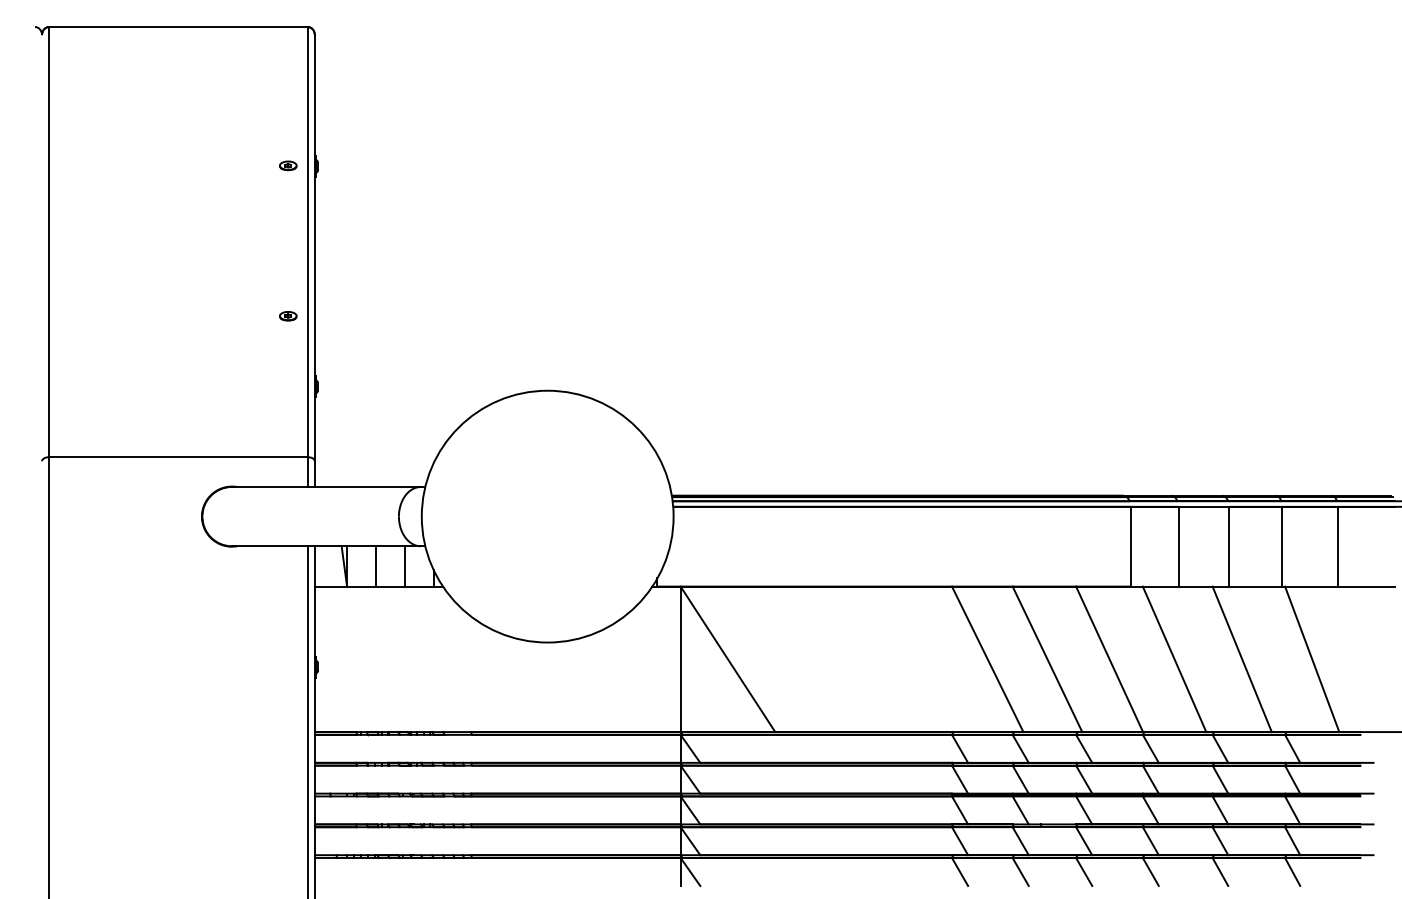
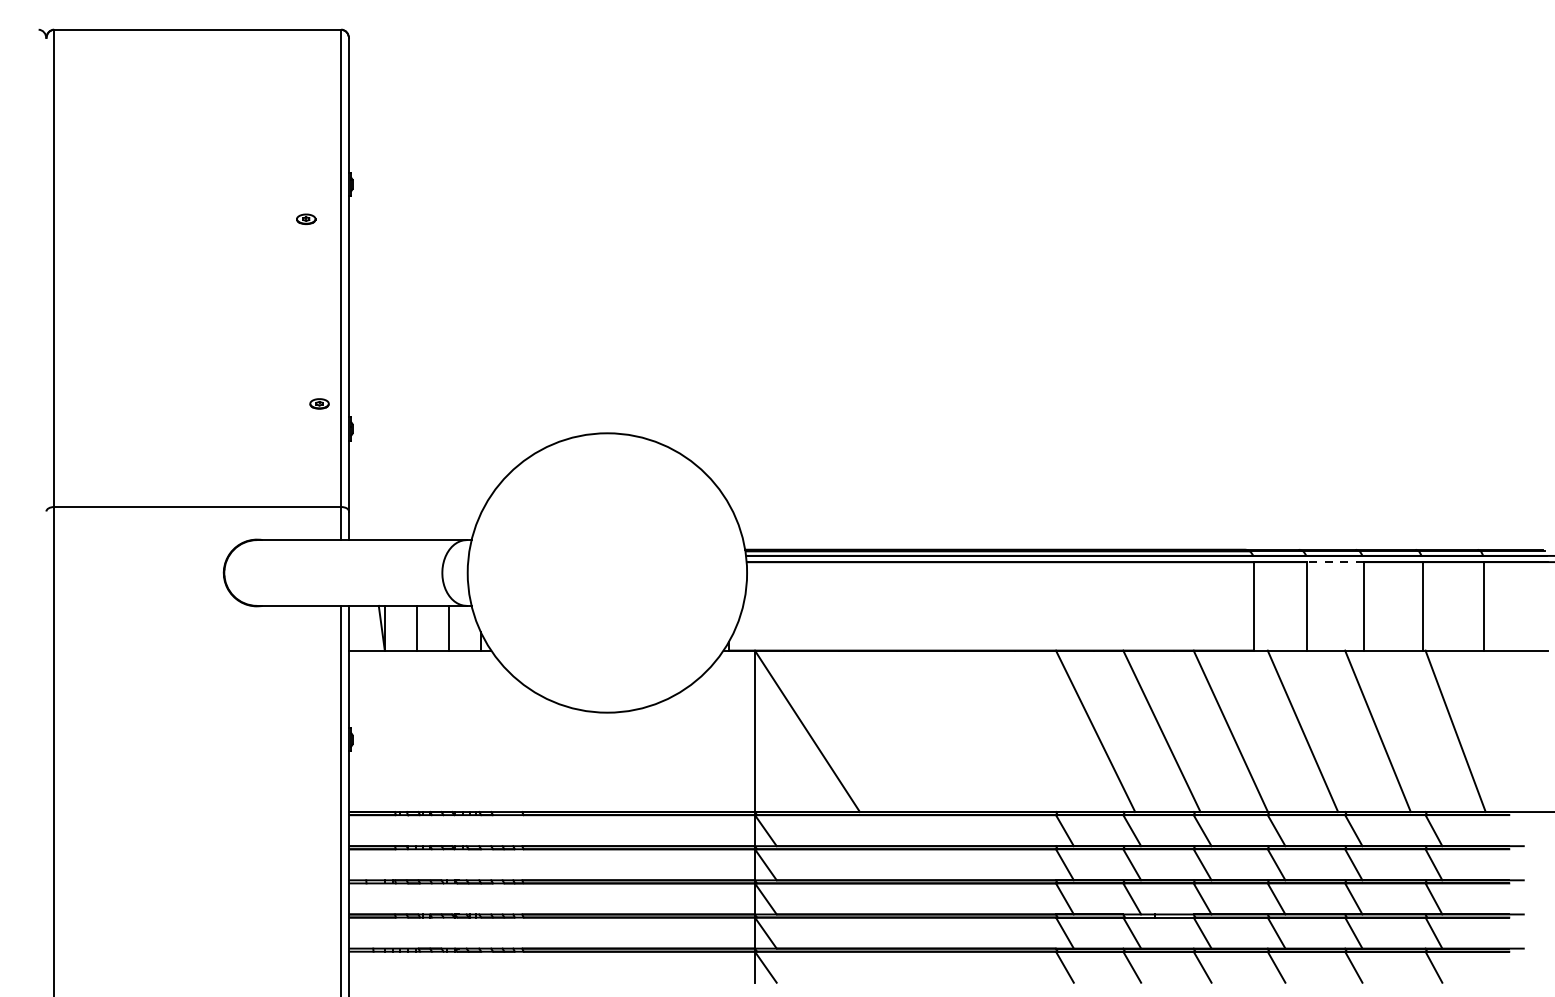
part: (288, 165) -> (306, 218), moved
part: (288, 316) -> (319, 404), moved
line: (1203, 506) -> (1335, 561), solid -> dashed

